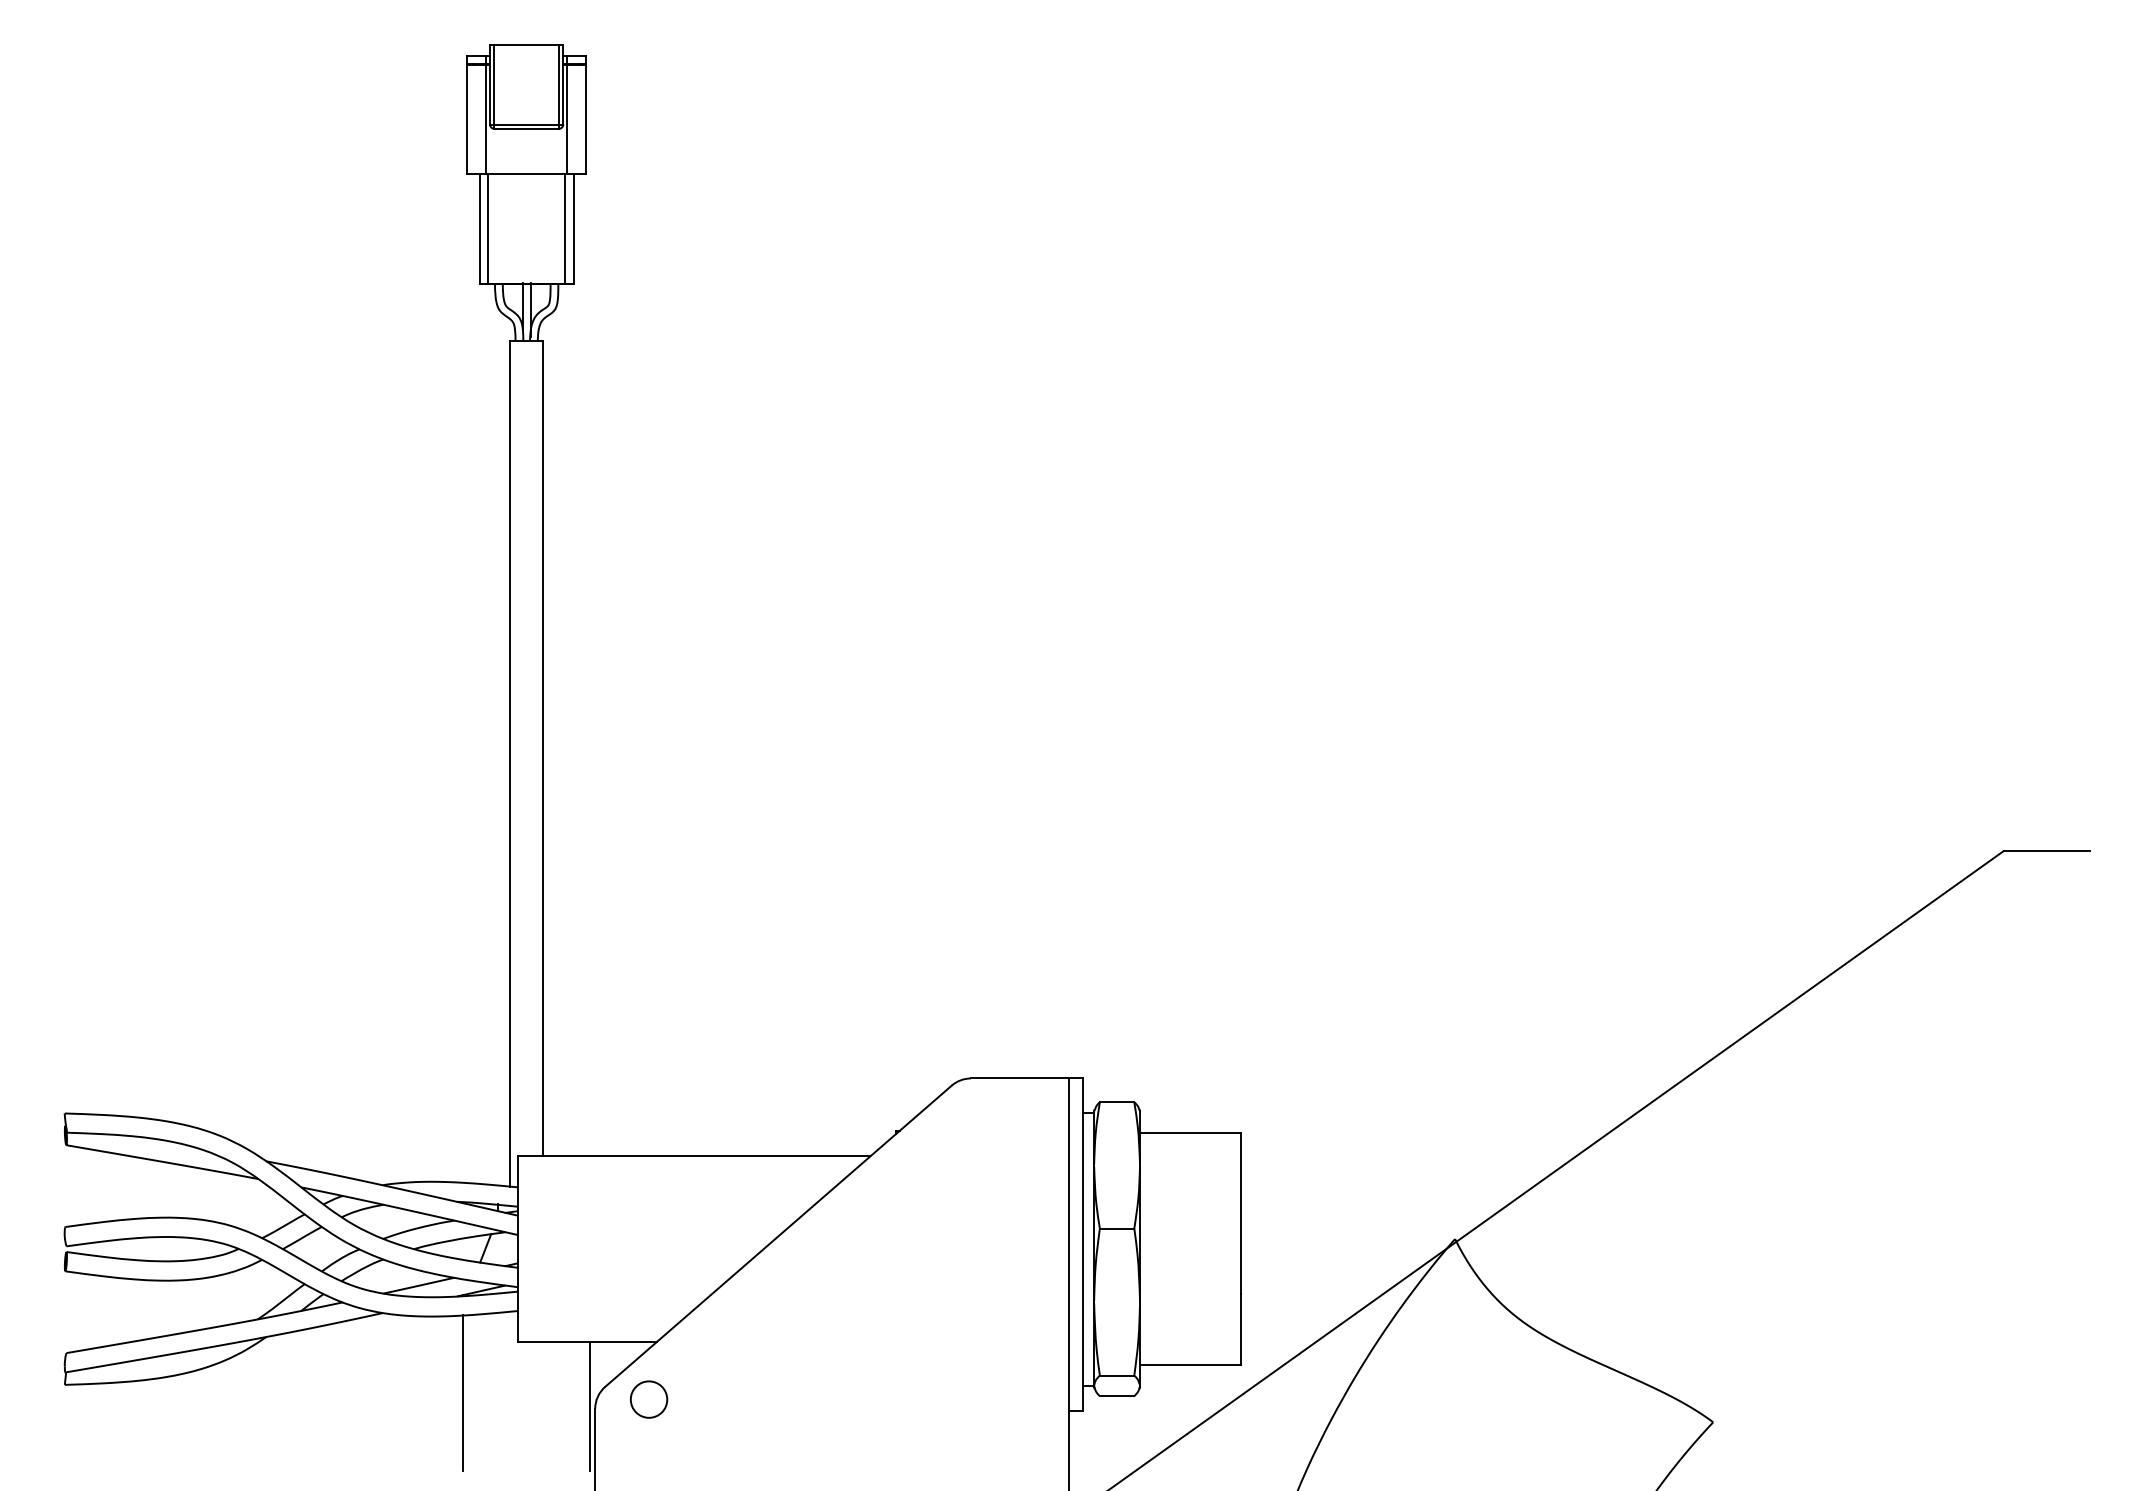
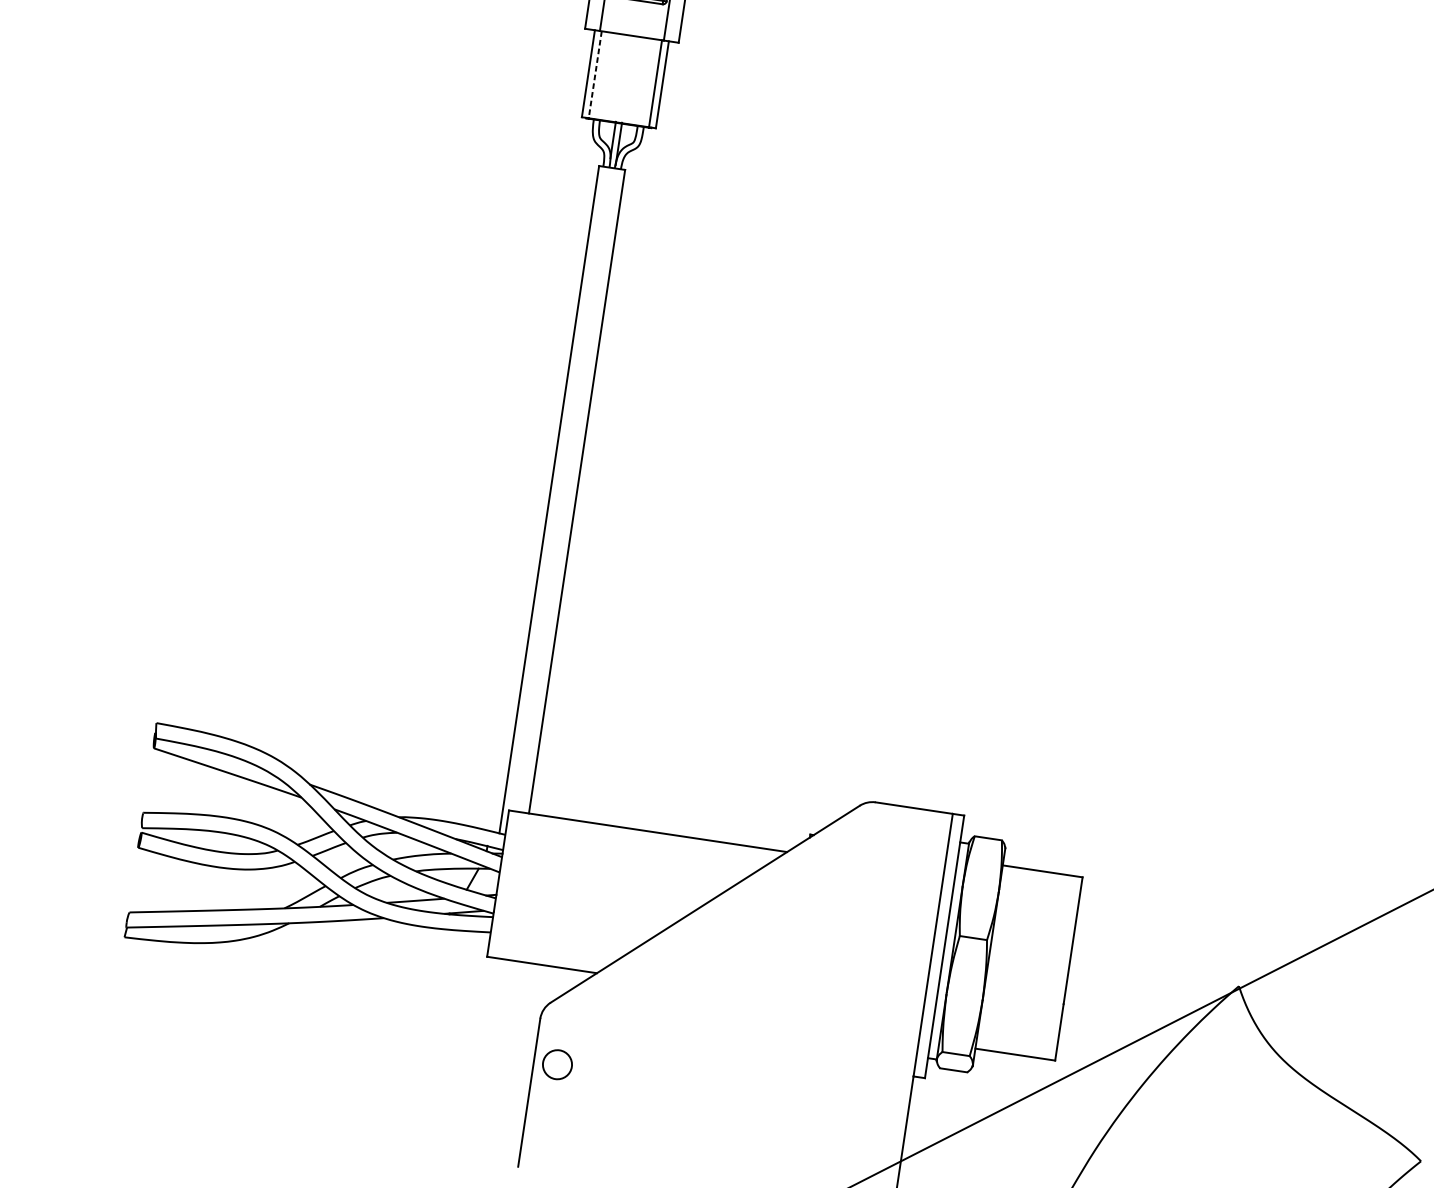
line: (488, 229) -> (595, 75), solid -> dashed
line: (463, 1393) -> (438, 991), removed
circle: (648, 1399) -> (557, 1064), moved
line: (590, 1406) -> (536, 1016), removed

